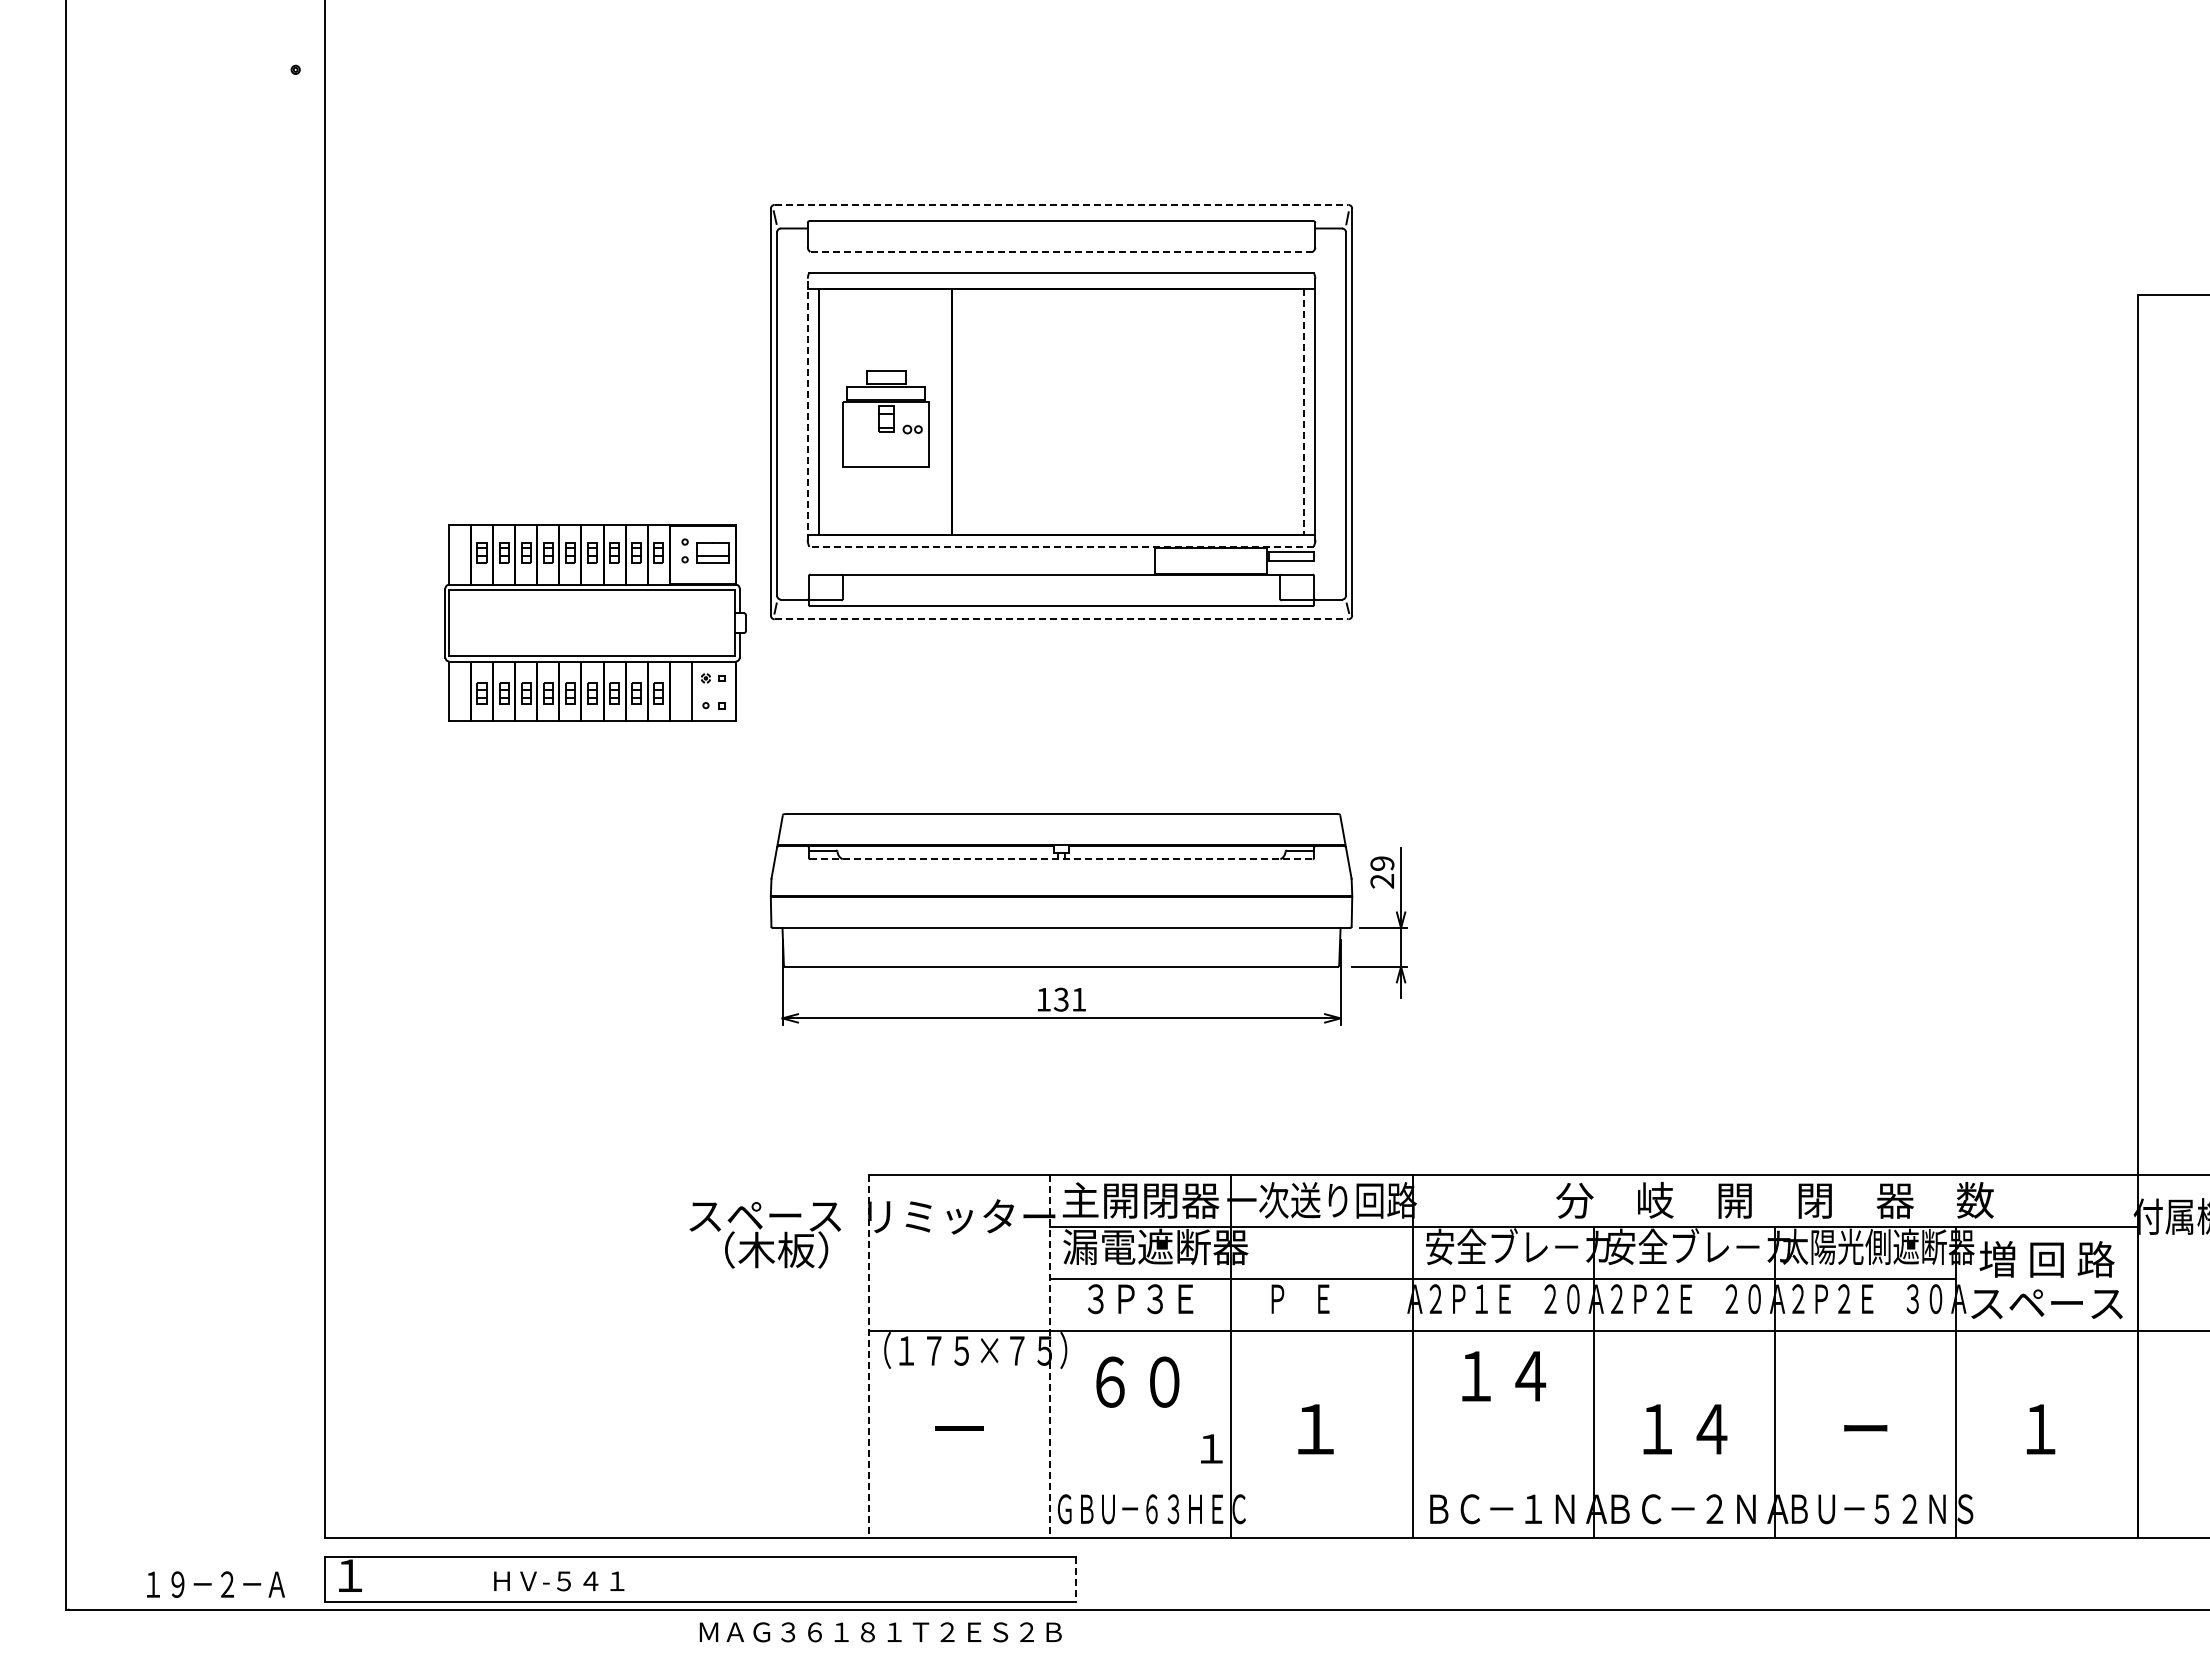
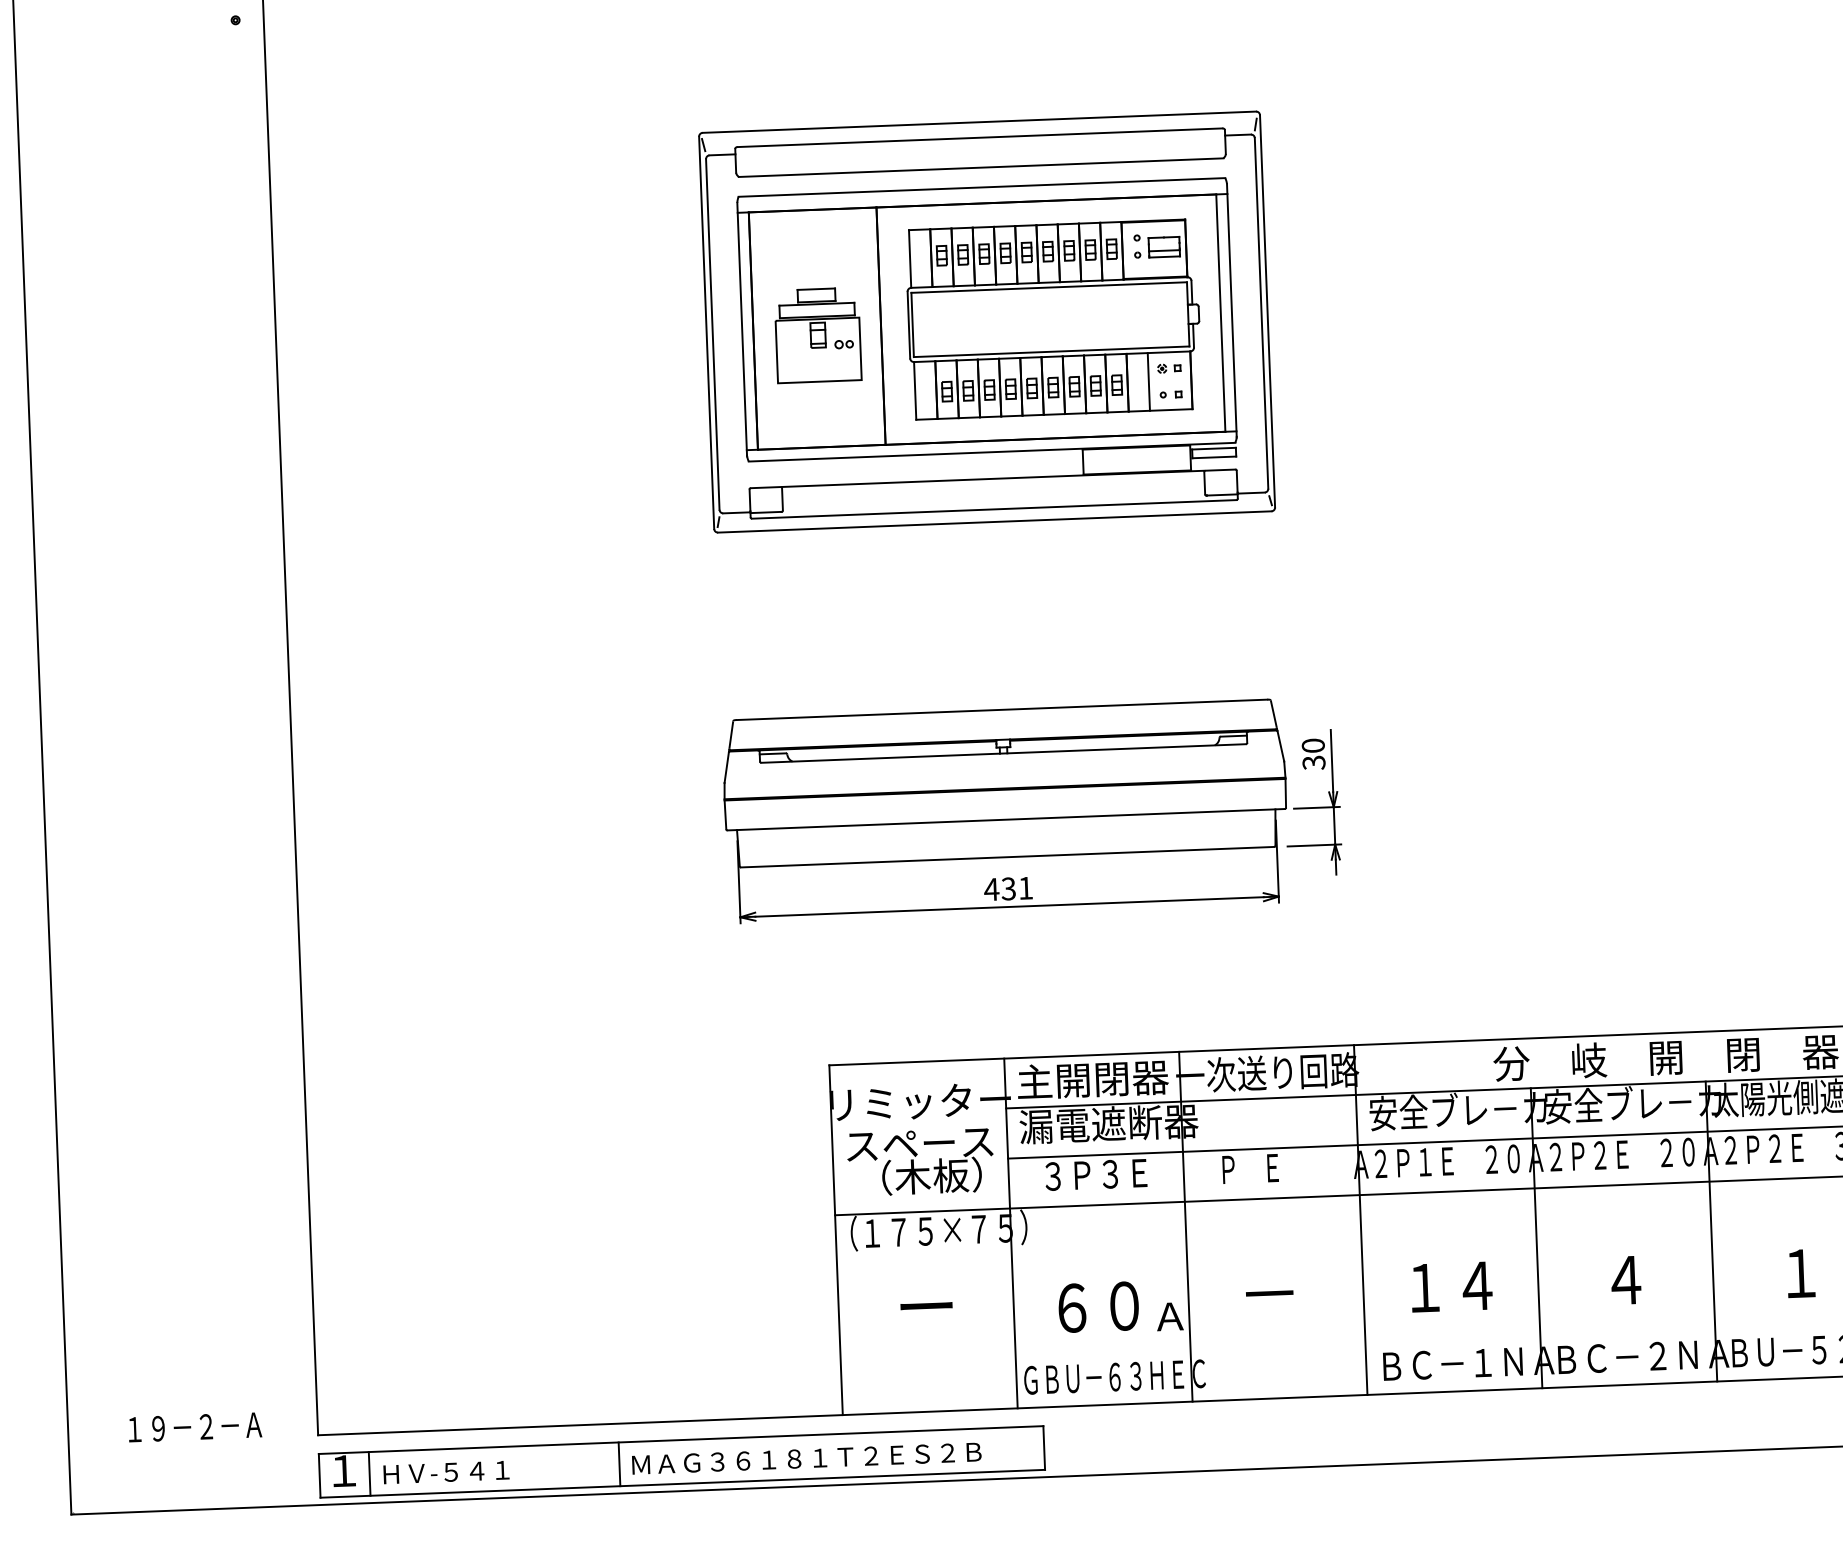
line: (1061, 204) -> (979, 121), dashed -> solid
line: (1061, 252) -> (981, 168), dashed -> solid
line: (807, 409) -> (741, 328), dashed -> solid
line: (1303, 412) -> (1220, 313), dashed -> solid
line: (1061, 546) -> (992, 451), dashed -> solid
line: (1061, 619) -> (994, 522), dashed -> solid
part: (595, 622) -> (1053, 318), moved
line: (1062, 859) -> (1004, 753), dashed -> solid
text: (1382, 872) -> (1313, 754), 29 -> 30
text: (1043, 999) -> (991, 889), 131 -> 431
text: (765, 1235) -> (920, 1162), moved
line: (868, 1356) -> (835, 1240), dashed -> solid
line: (1049, 1356) -> (1010, 1233), dashed -> solid
text: (1504, 1376) -> (1452, 1287), moved
text: (1137, 1381) -> (1098, 1306), moved
text: (959, 1428) -> (926, 1306), － -> ー
text: (1315, 1429) -> (1269, 1294), １ -> －
text: (1685, 1429) -> (1626, 1280), １４ -> ４
text: (1865, 1429) -> (1800, 1273), ー -> １
text: (1211, 1448) -> (1170, 1316), １ -> Ａ
line: (376, 1579) -> (369, 1473), added
line: (635, 1579) -> (619, 1464), added
line: (1075, 1579) -> (1043, 1447), dashed -> solid
text: (559, 1581) -> (446, 1472), moved
text: (215, 1584) -> (194, 1427), moved
text: (880, 1632) -> (806, 1458), moved

